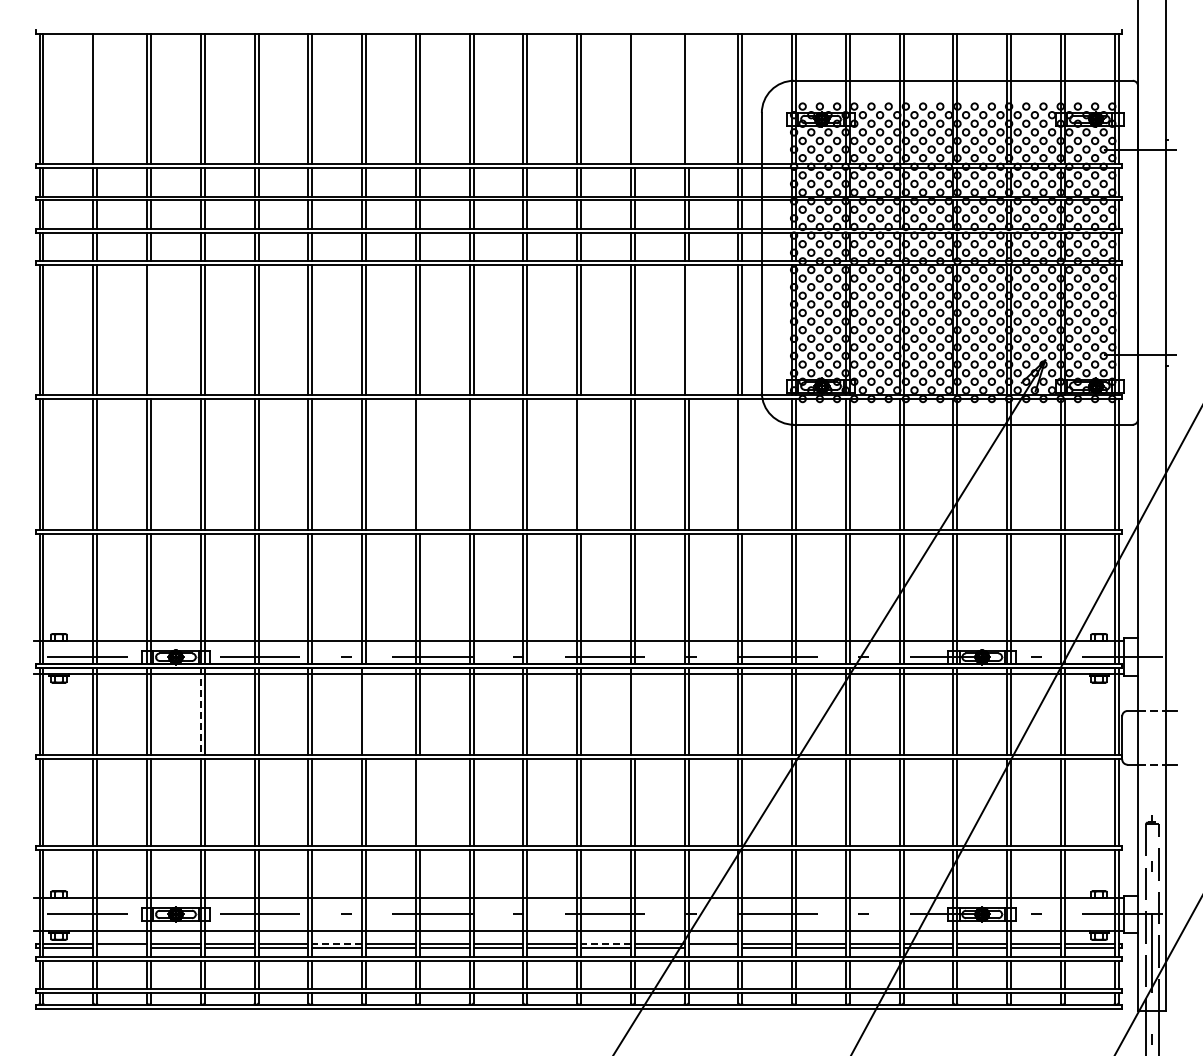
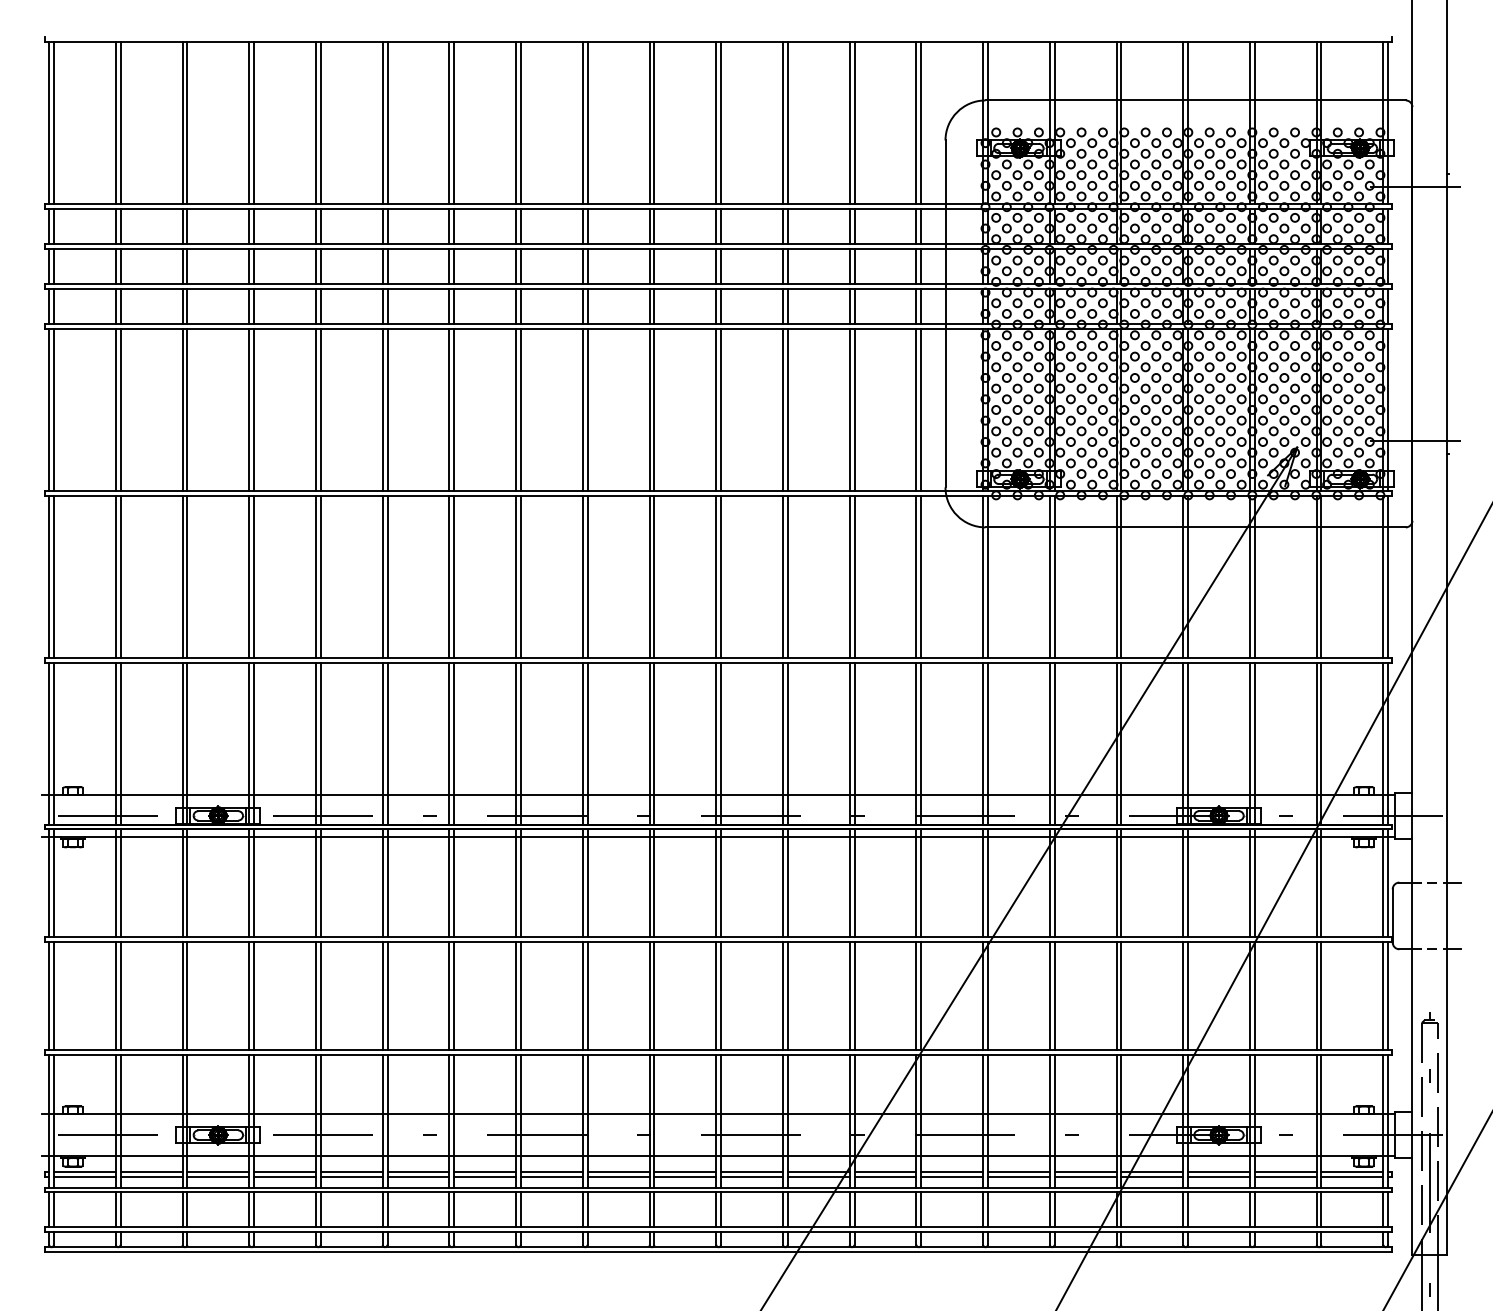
line: (97, 98) -> (120, 122), added
line: (634, 98) -> (787, 122), added
line: (688, 98) -> (854, 122), added
line: (150, 329) -> (186, 409), added
line: (688, 329) -> (854, 409), added
line: (419, 464) -> (520, 576), added
line: (473, 464) -> (587, 576), added
line: (581, 464) -> (721, 576), added
line: (742, 464) -> (921, 576), added
line: (366, 711) -> (454, 883), added
line: (634, 711) -> (787, 883), added
line: (200, 712) -> (248, 884), dashed -> solid
line: (419, 801) -> (520, 994), added
line: (337, 943) -> (418, 1171), dashed -> solid
line: (605, 943) -> (751, 1171), dashed -> solid
line: (122, 947) -> (152, 1176), added
line: (713, 947) -> (885, 1176), added

